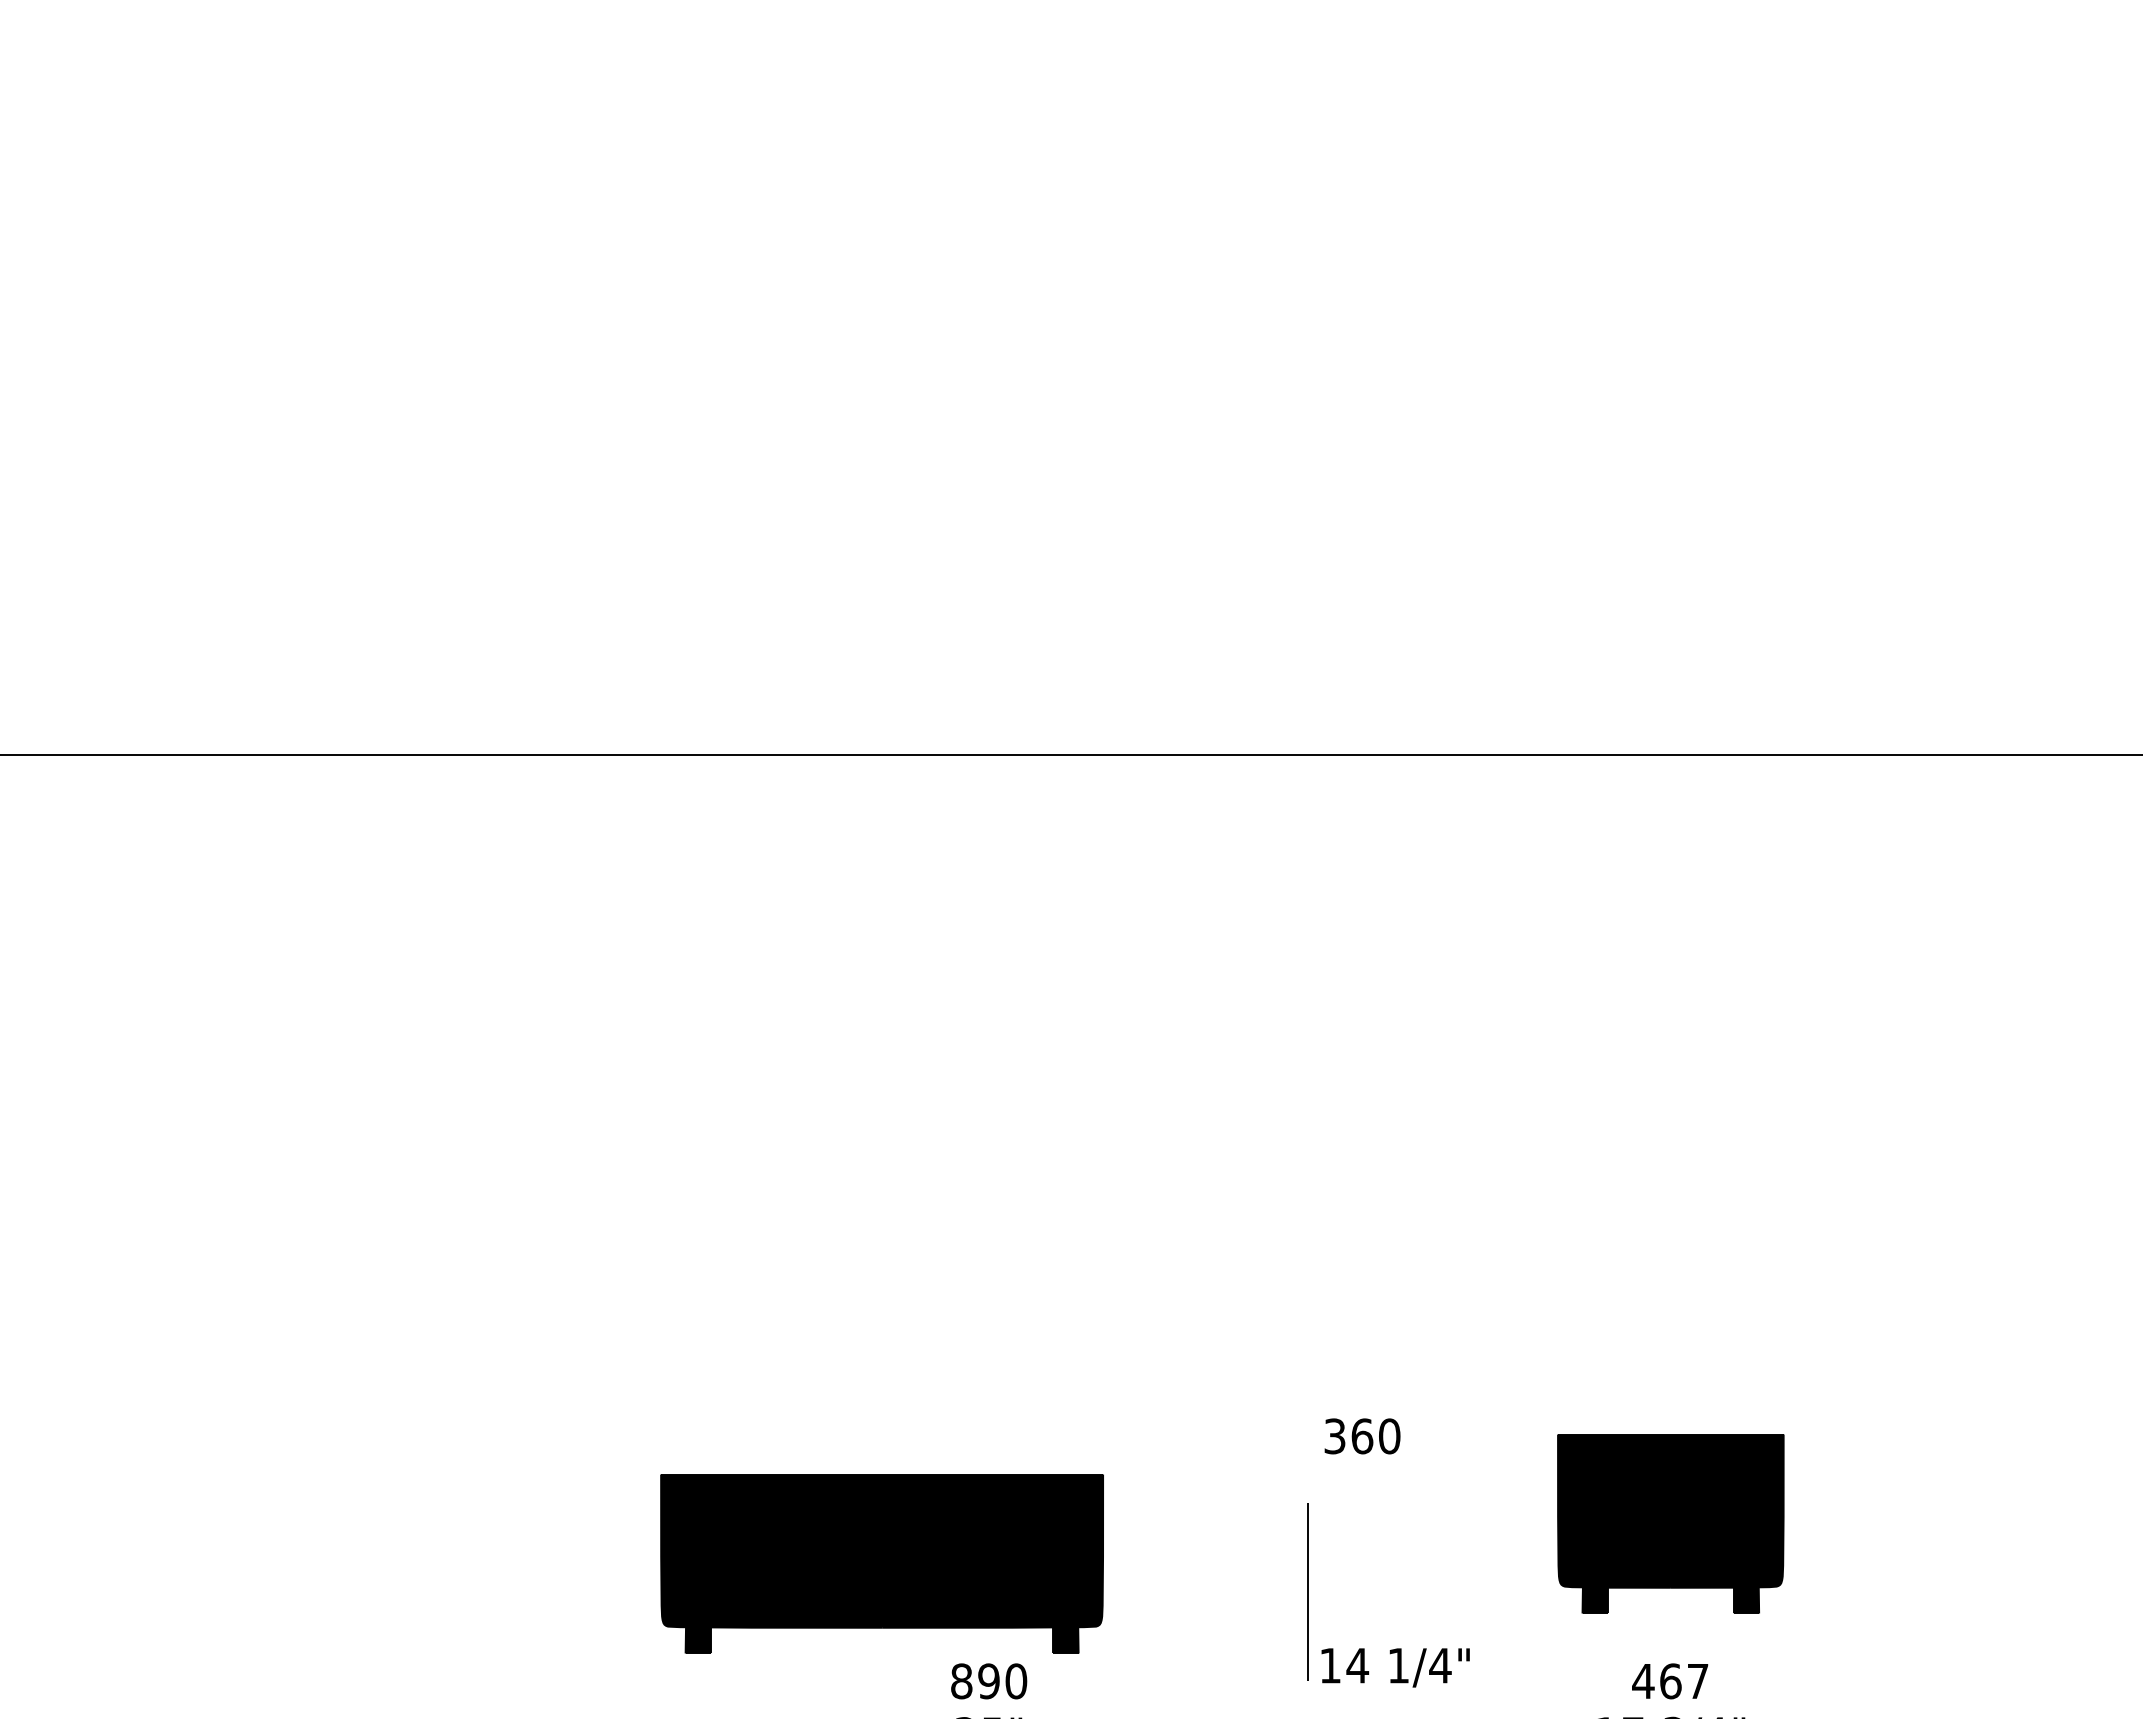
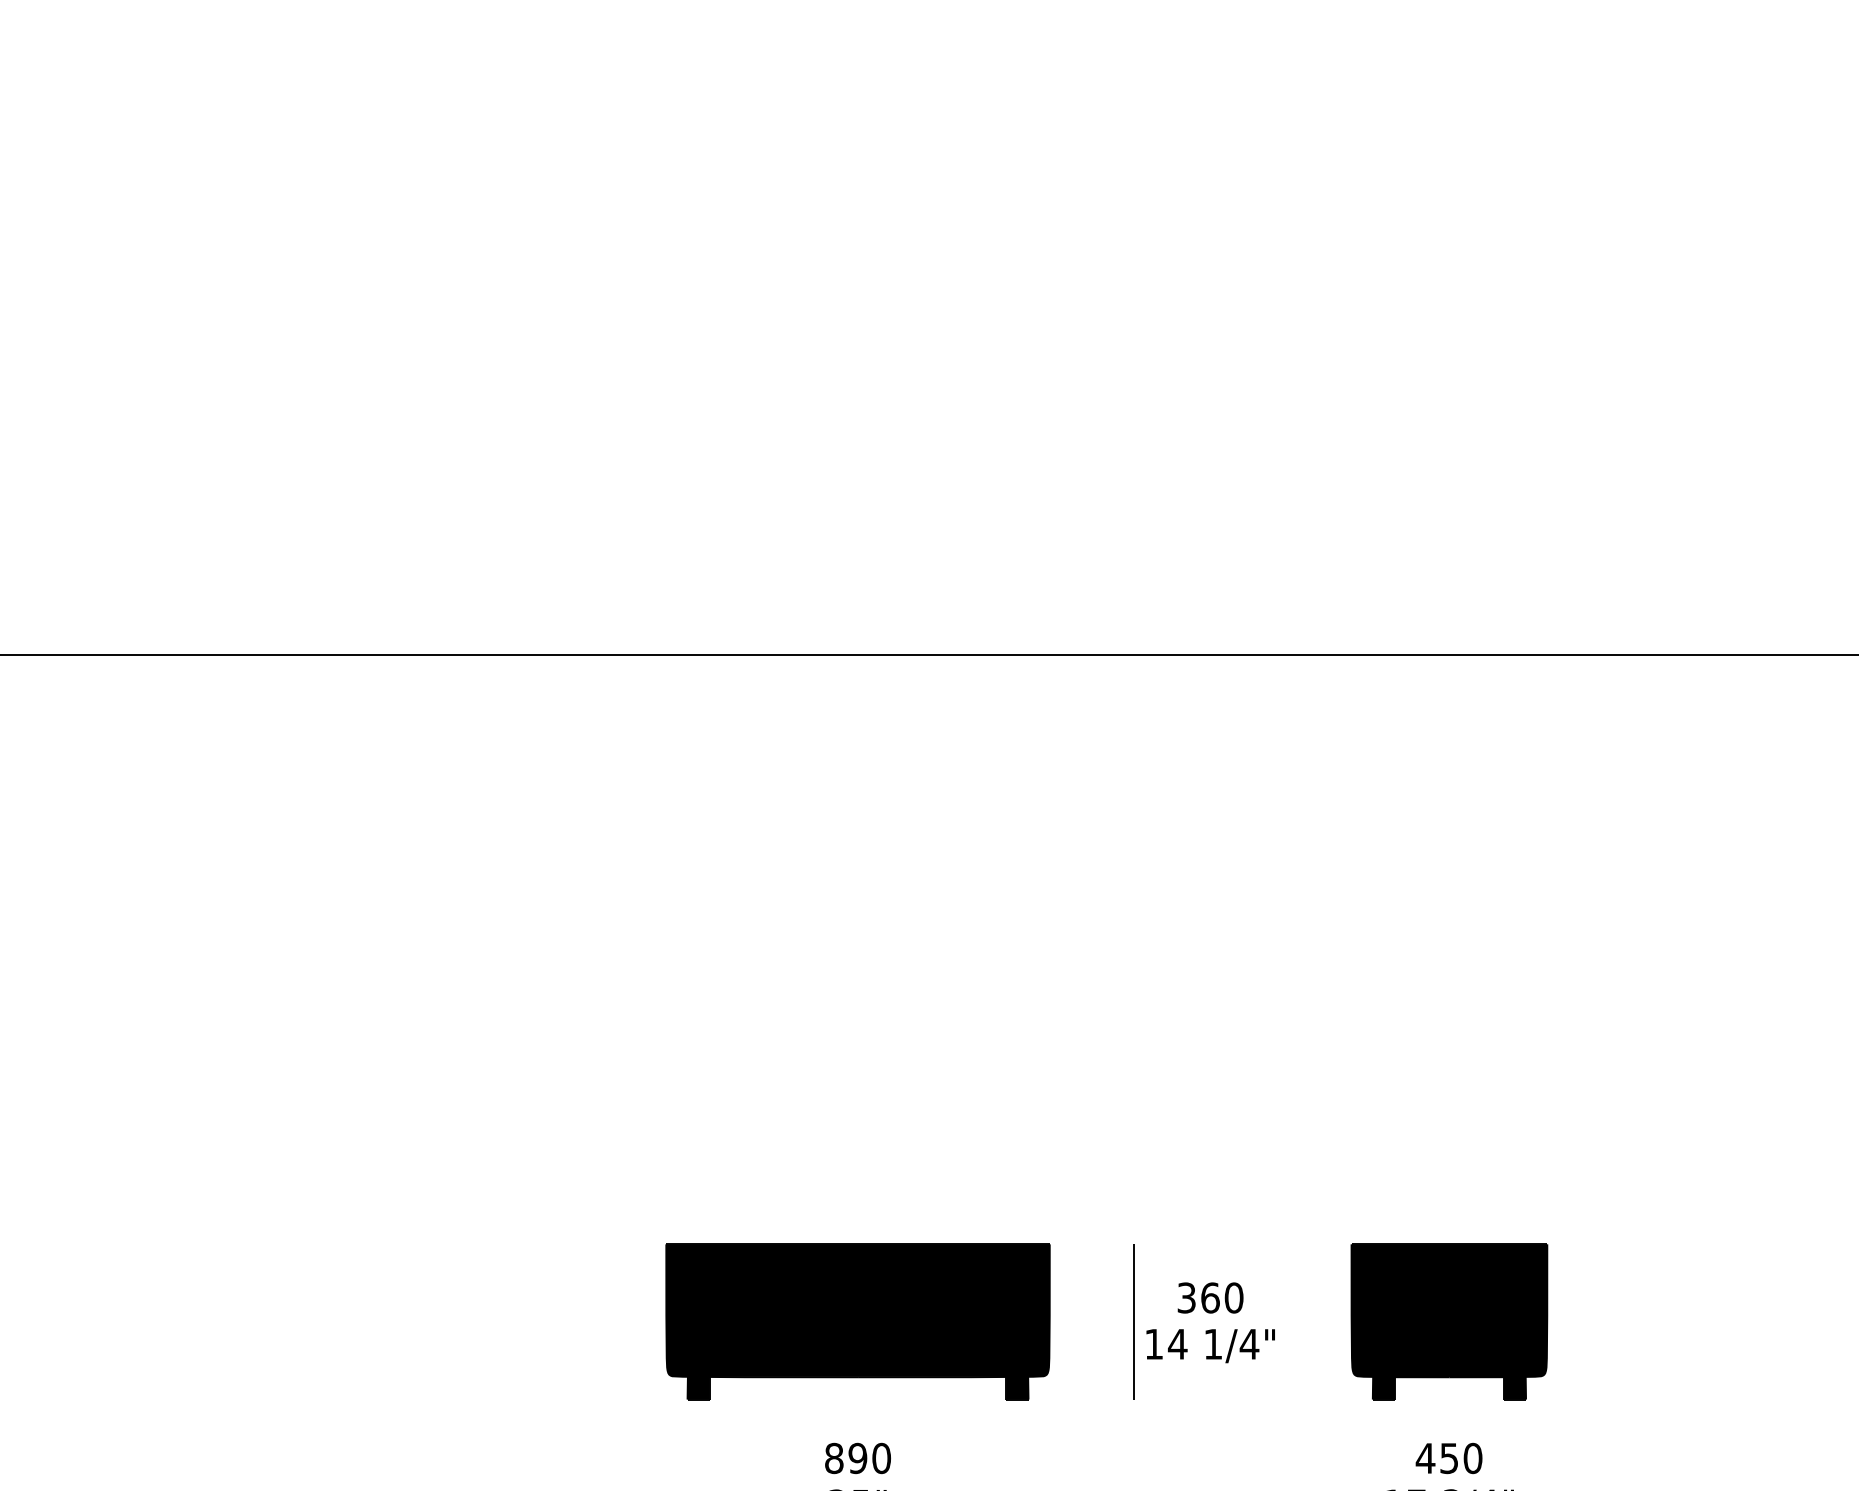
text: (1362, 1436) -> (1210, 1298), moved
part: (881, 1563) -> (857, 1321), moved
line: (1307, 1591) -> (1134, 1321), moved
text: (1395, 1667) -> (1210, 1345), moved
text: (1684, 1681) -> (1461, 1458), 467 -> 450

